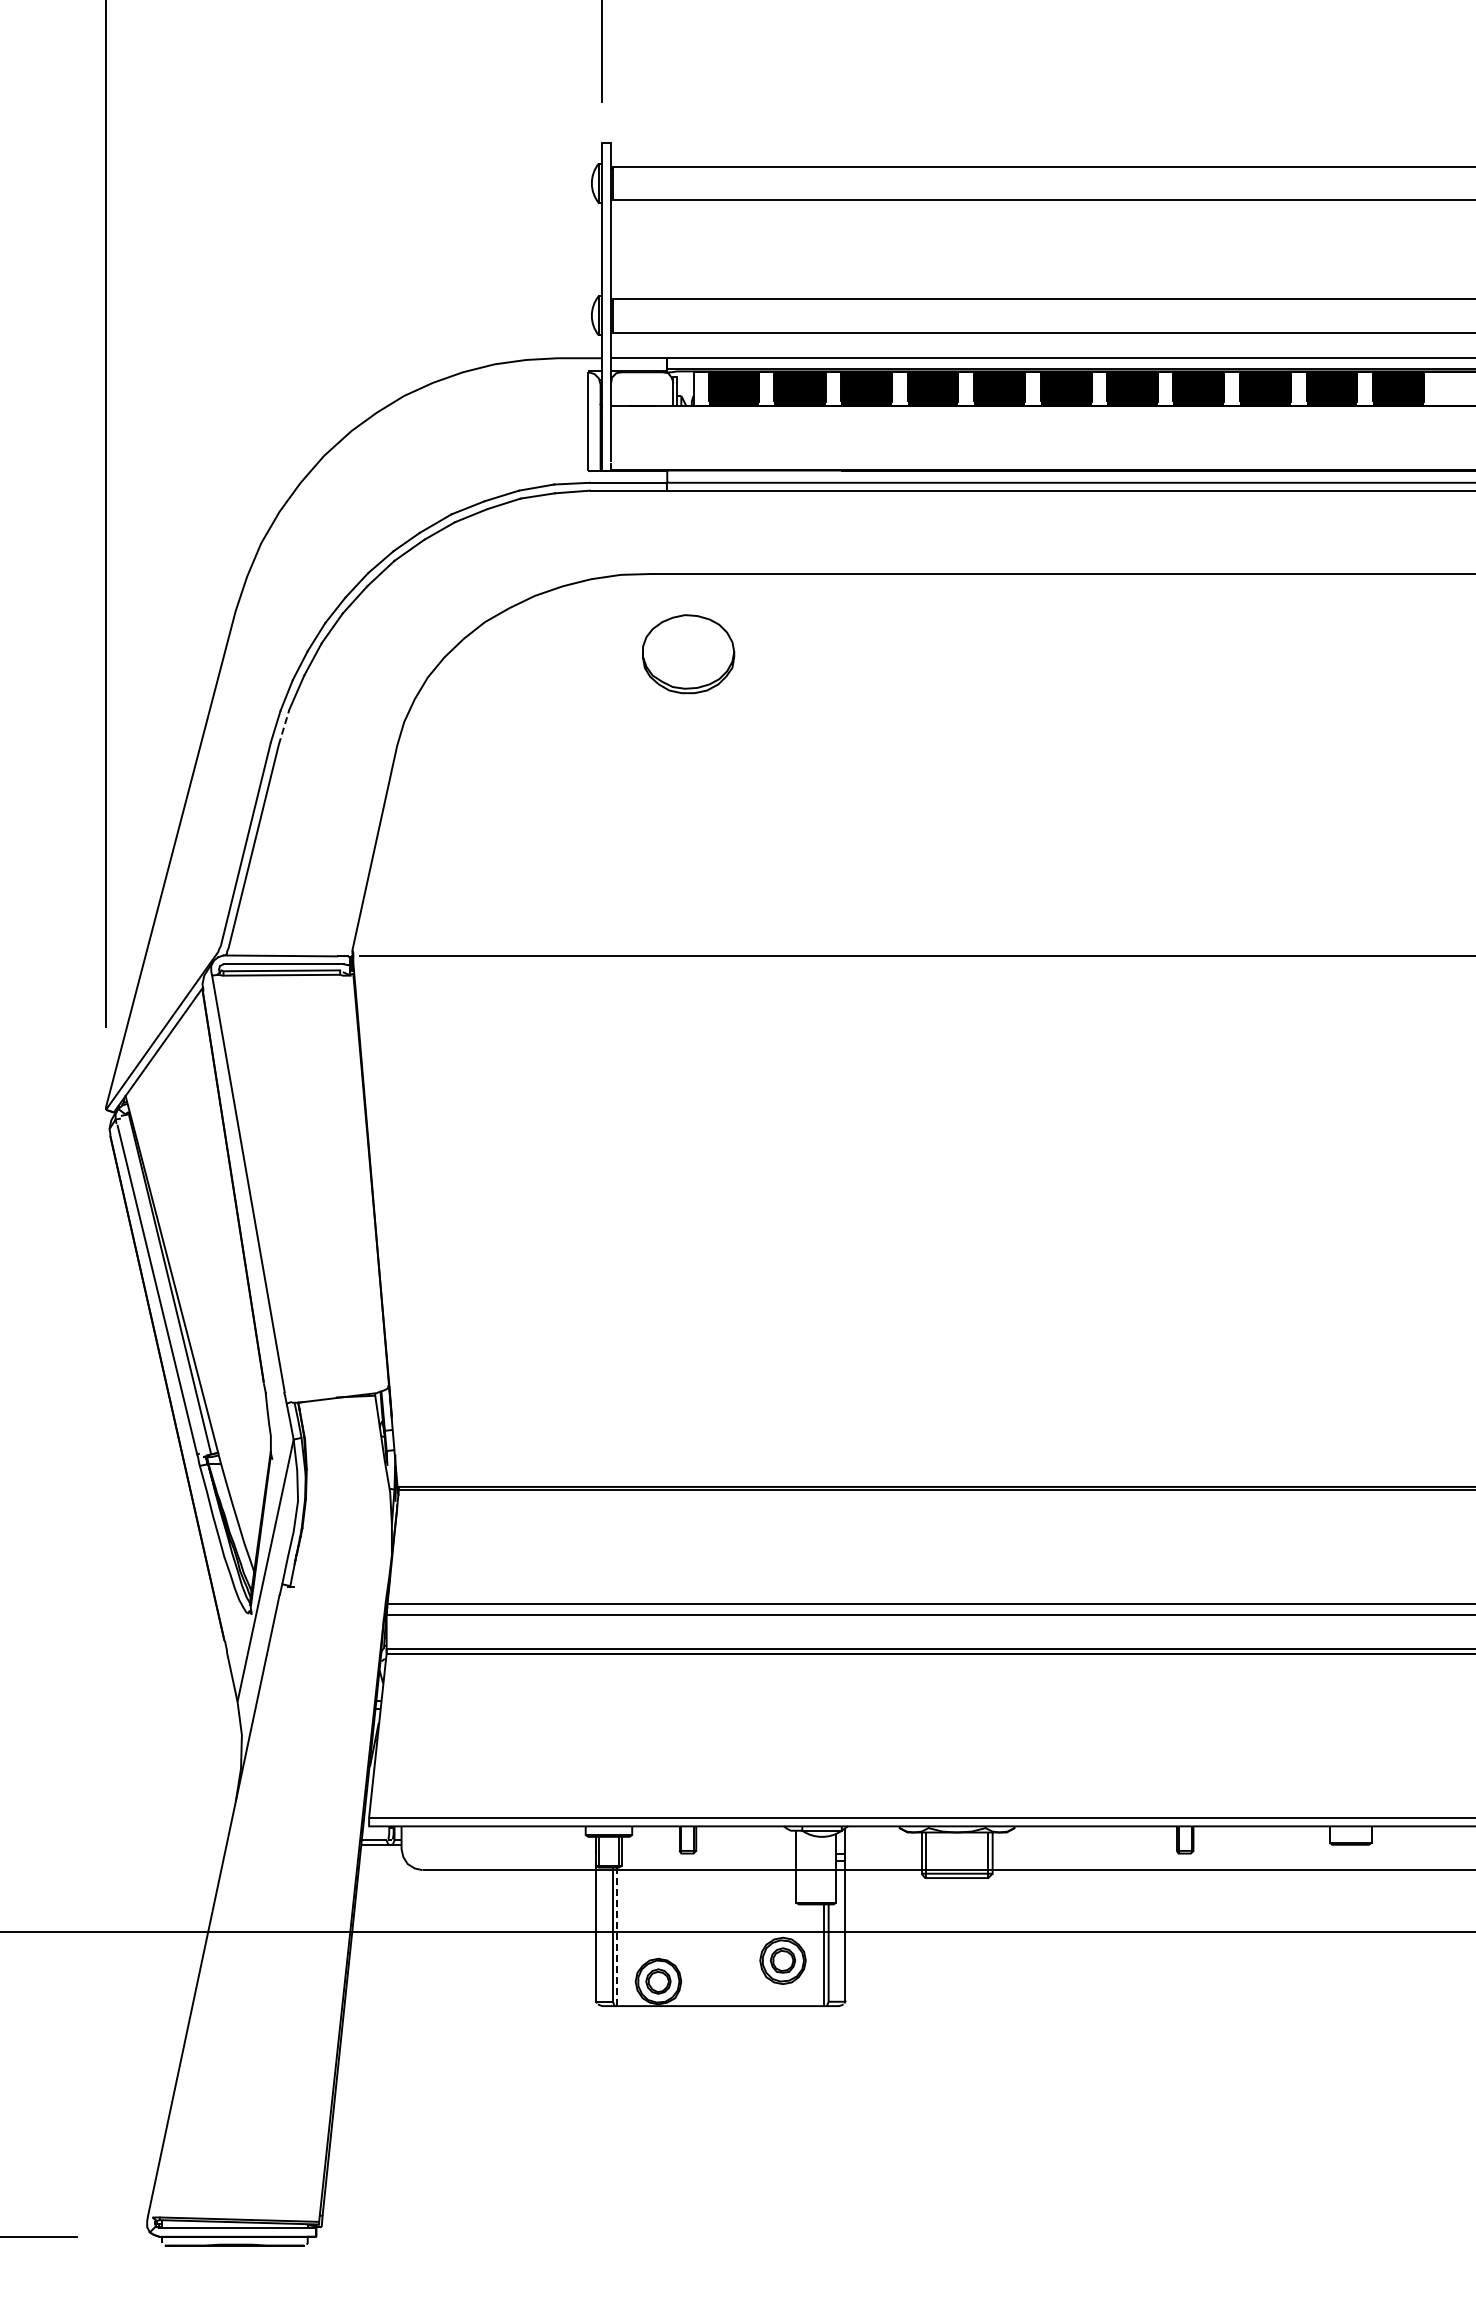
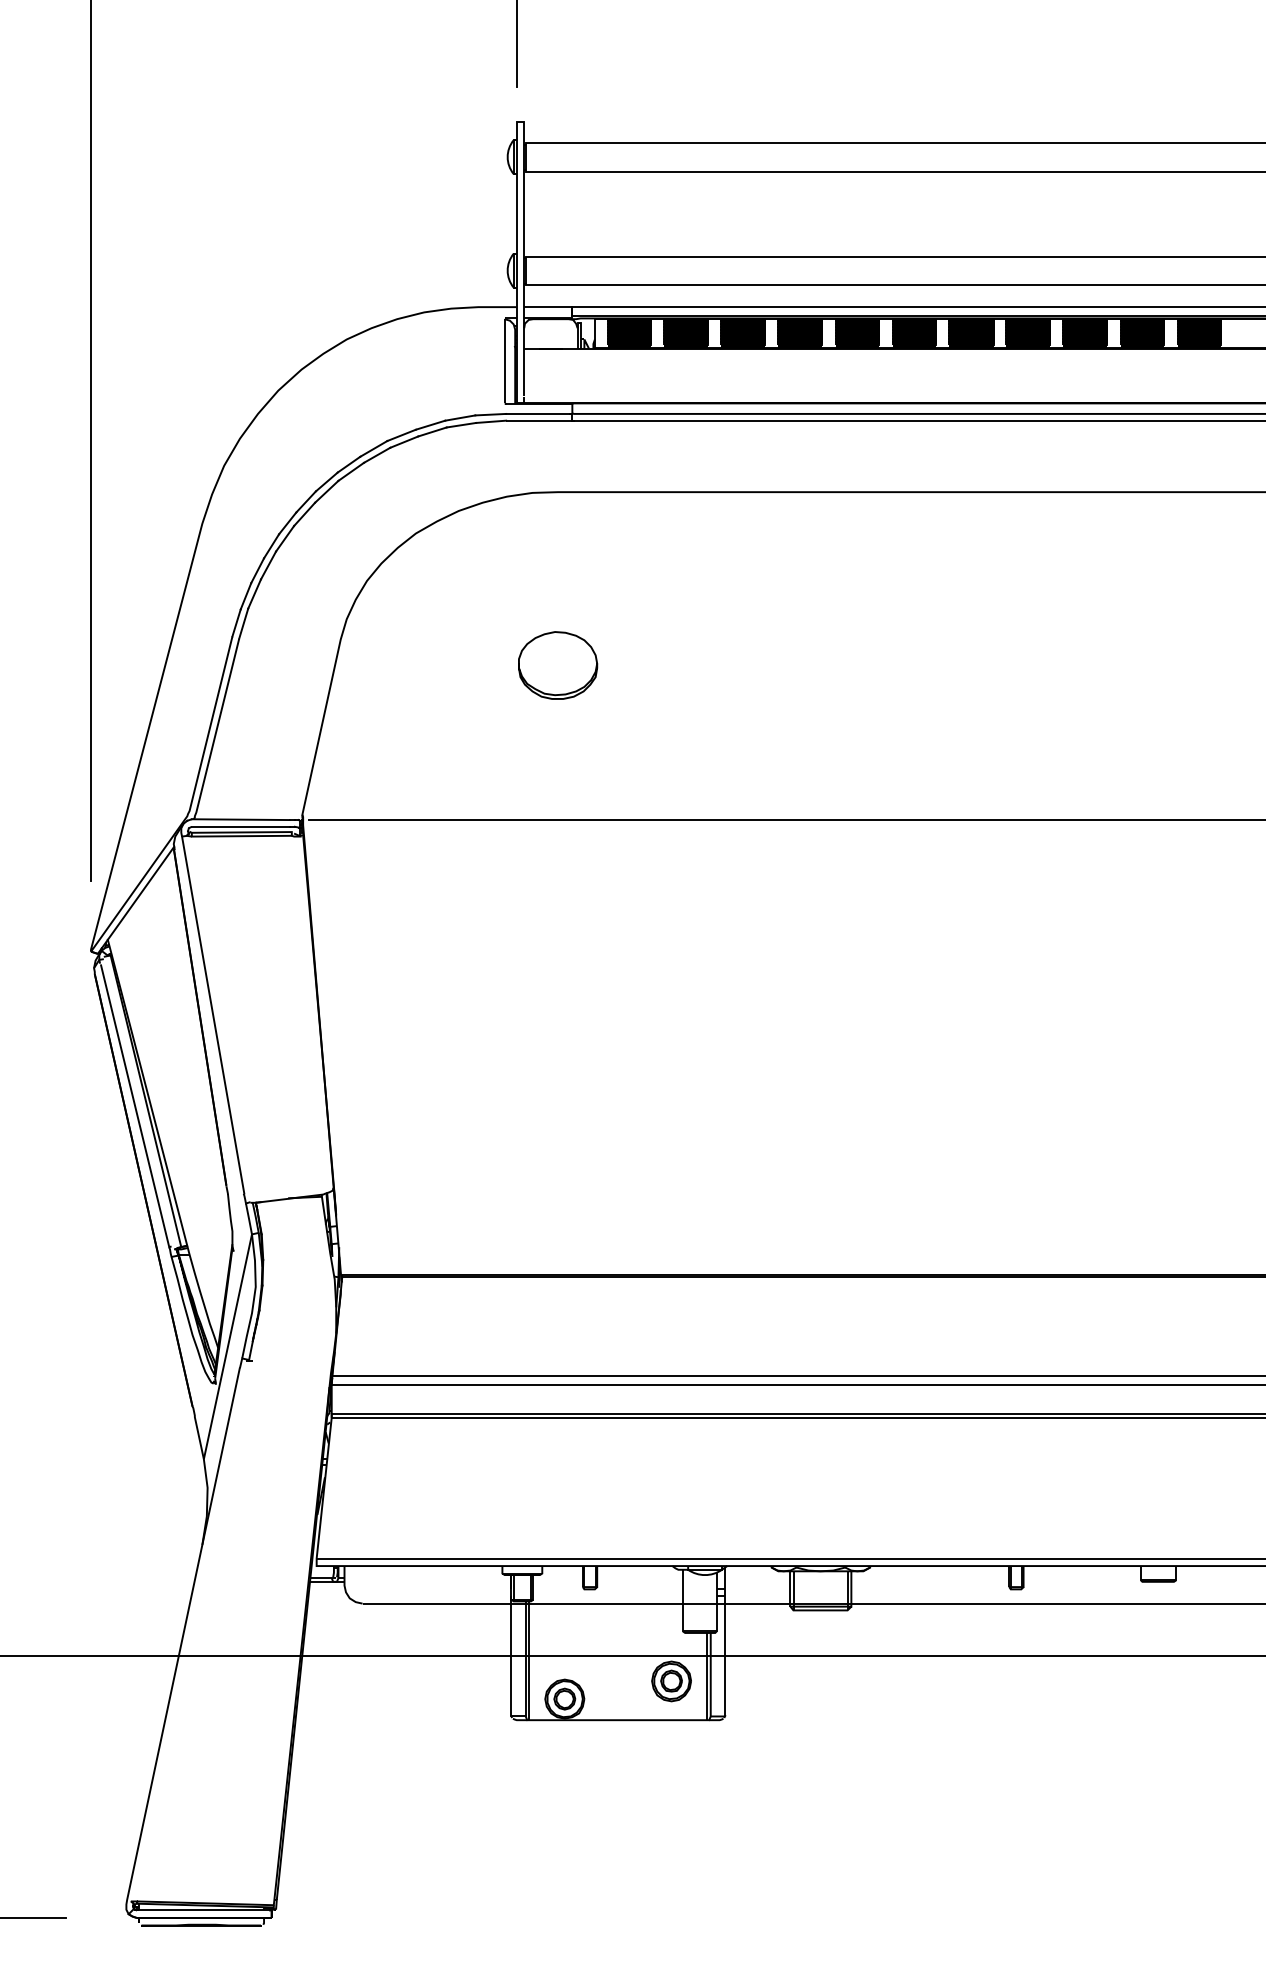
curve: (688, 687) -> (557, 694), moved
line: (284, 726) -> (244, 622), dashed -> solid
line: (617, 1936) -> (529, 1660), dashed -> solid

